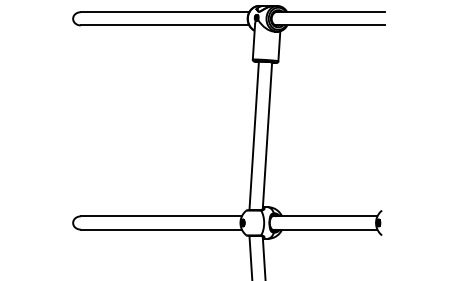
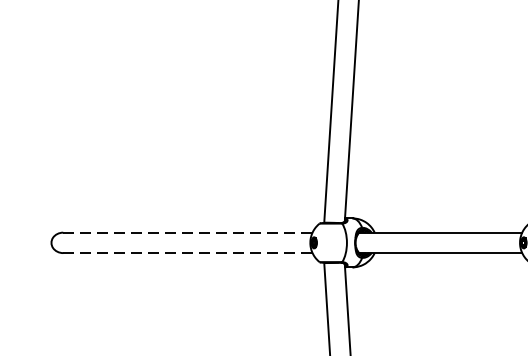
line: (161, 216) -> (188, 232), solid -> dashed
line: (161, 229) -> (188, 252), solid -> dashed

